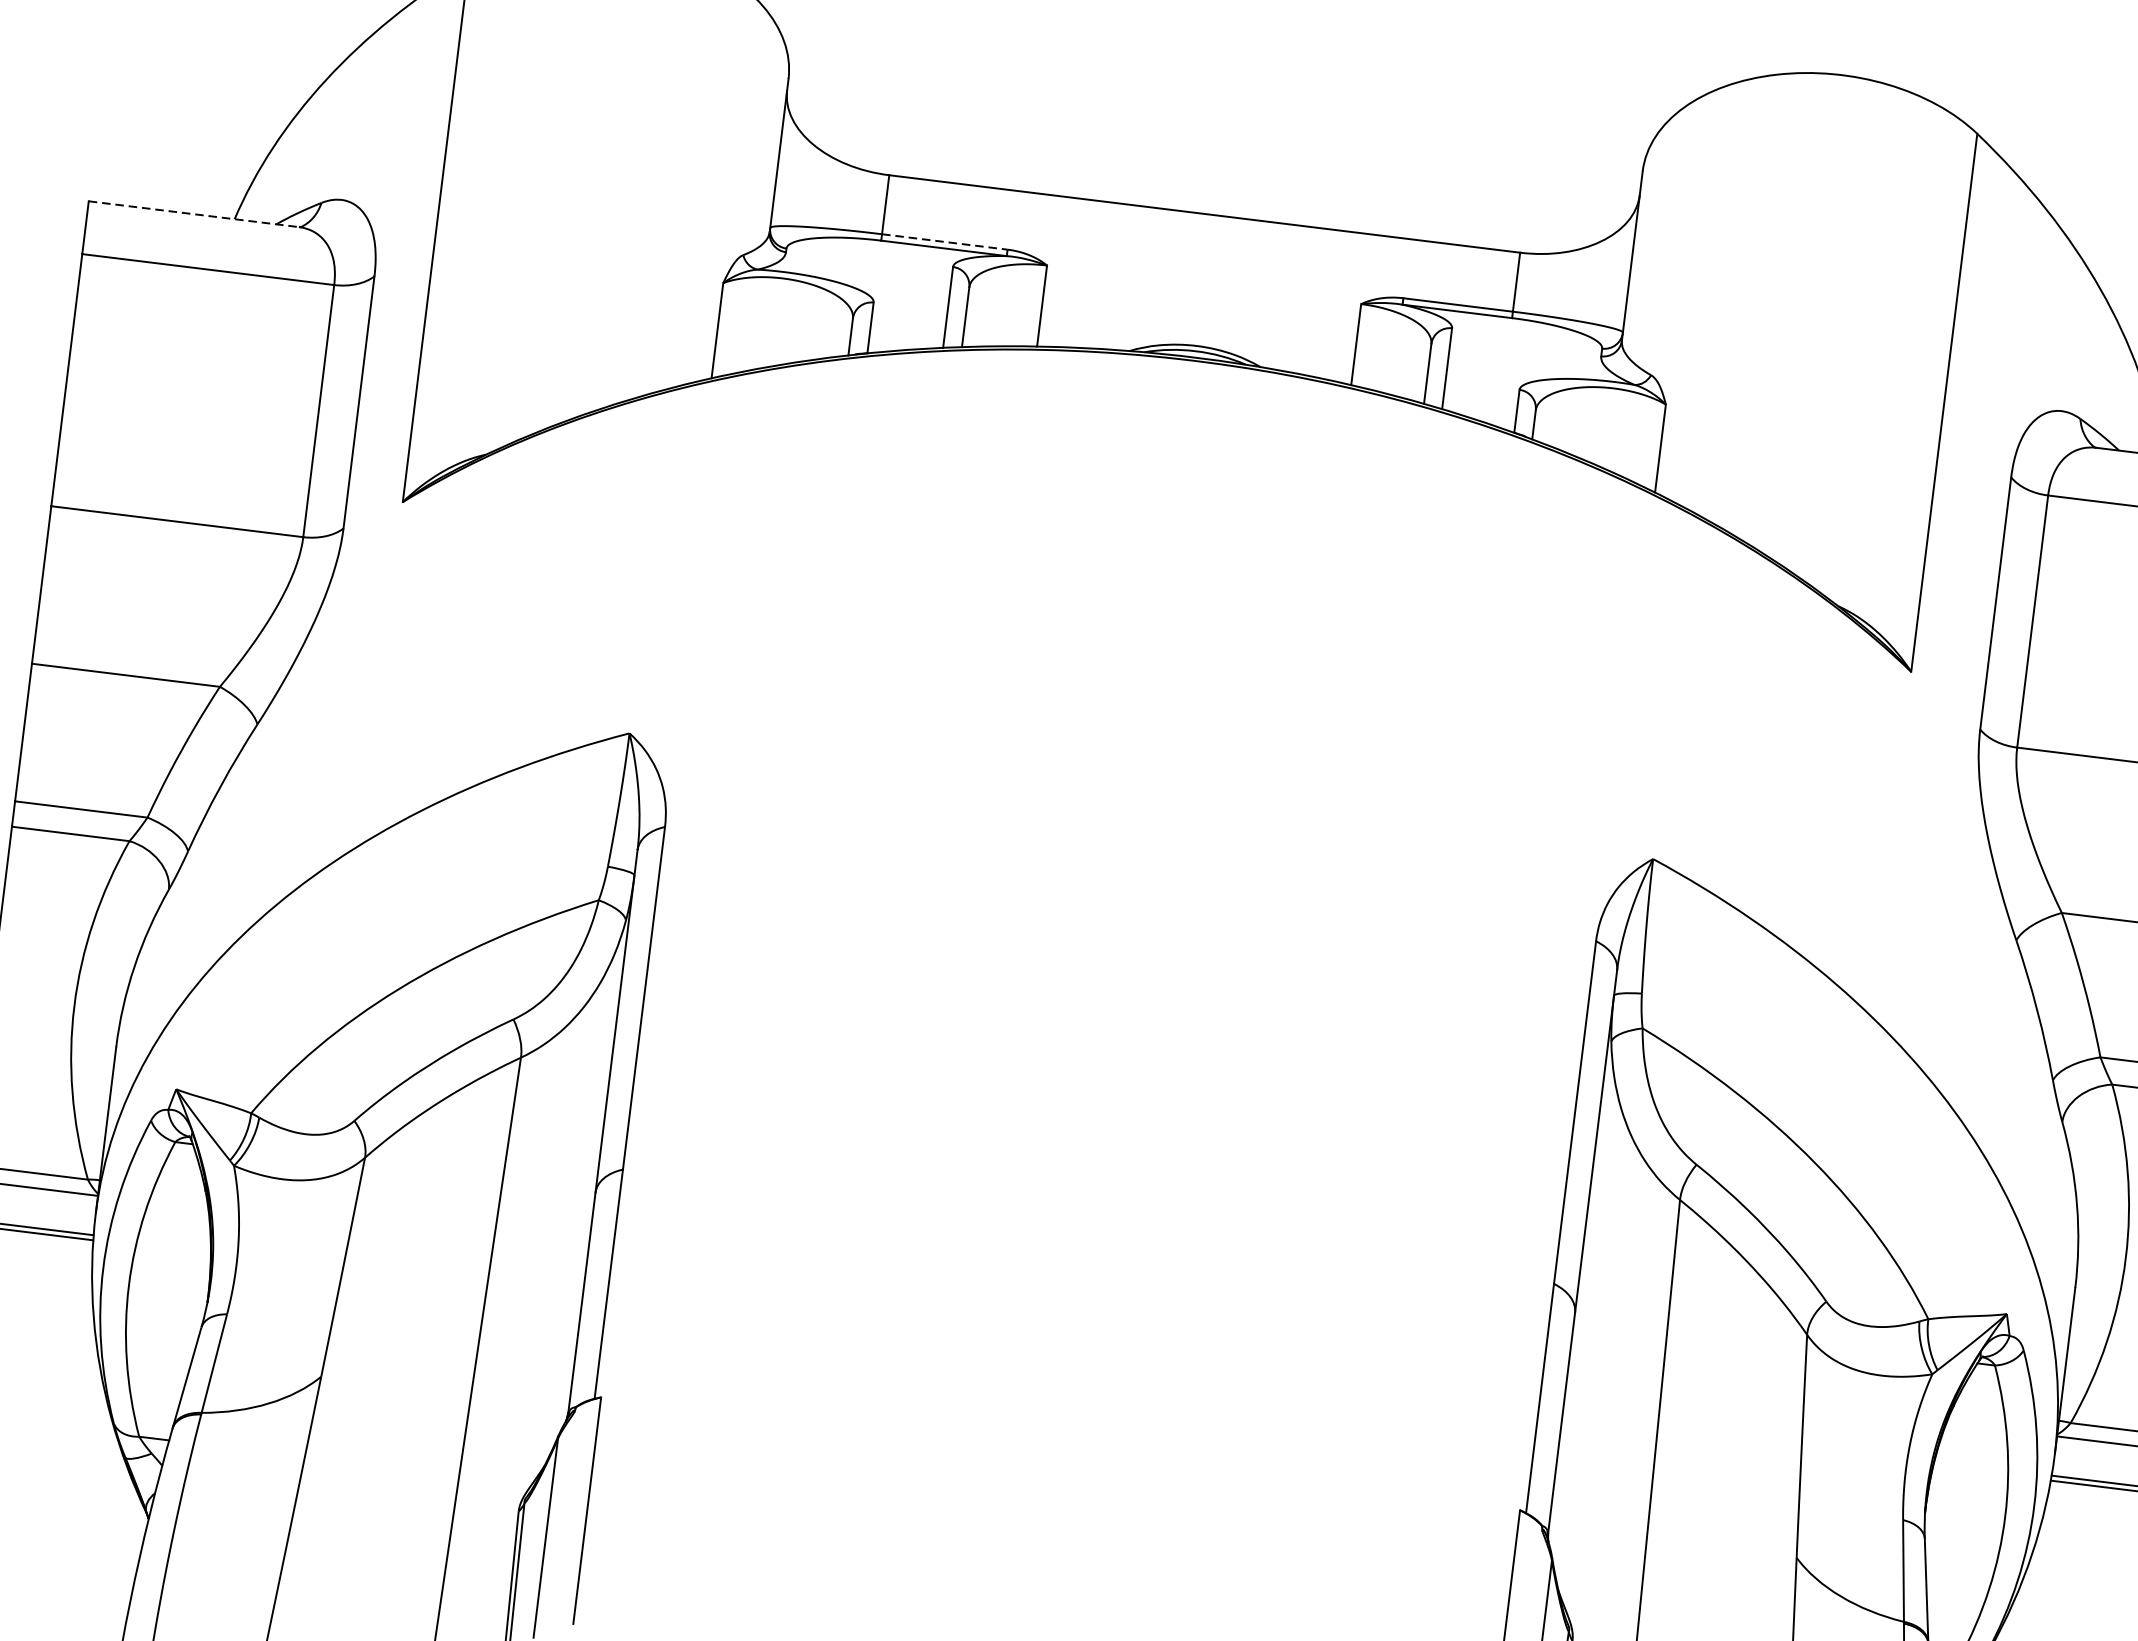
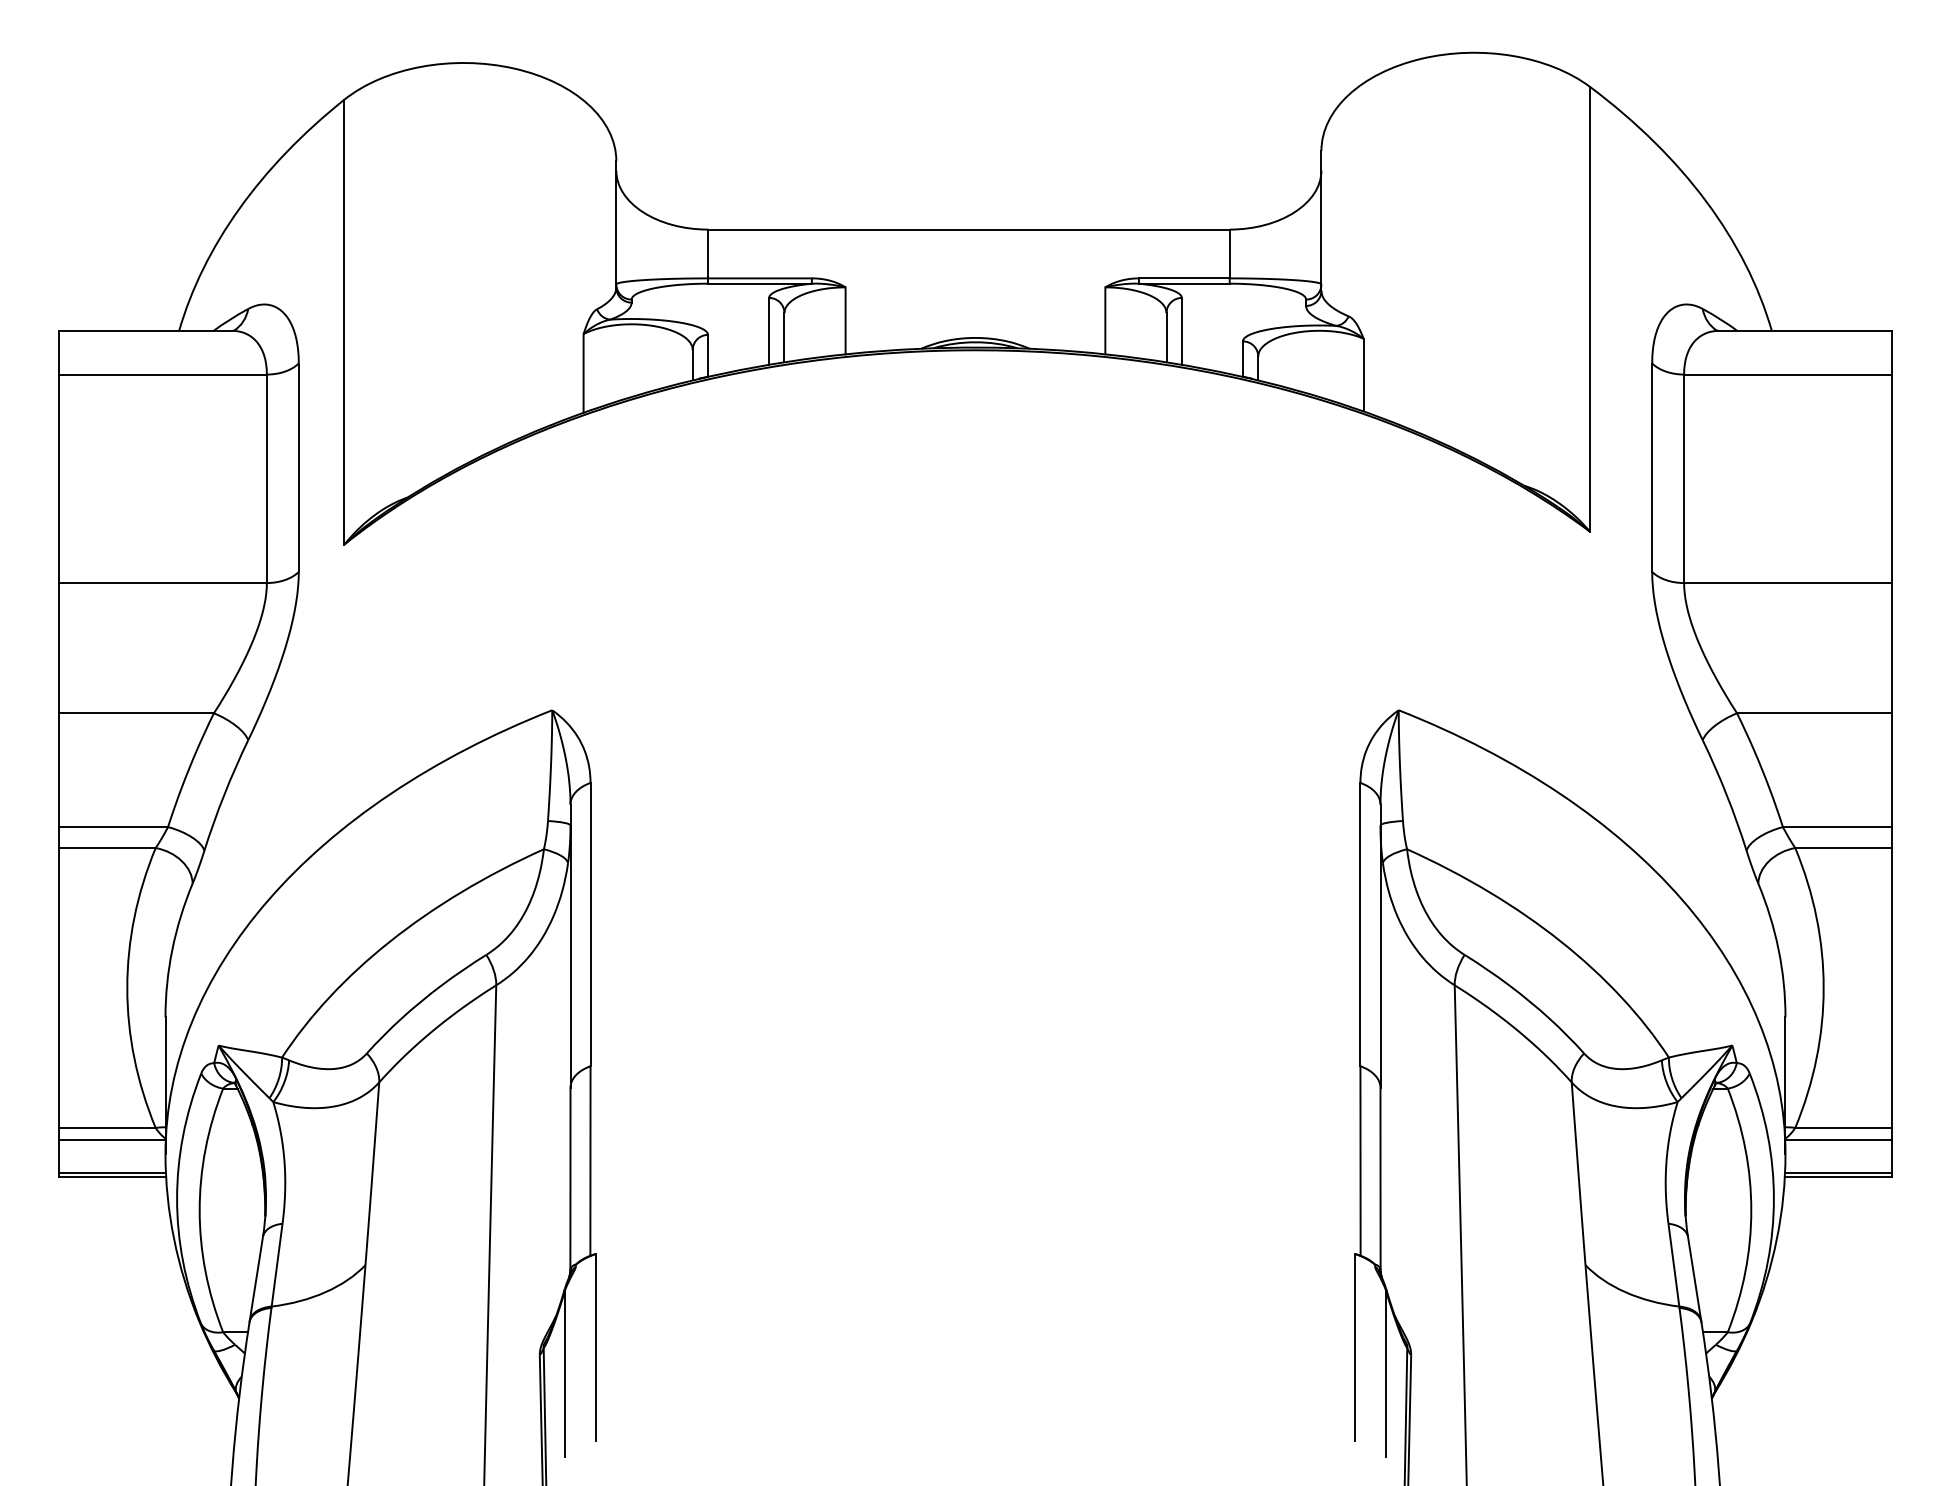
line: (194, 213) -> (145, 330), dashed -> solid
line: (944, 242) -> (759, 278), dashed -> solid

